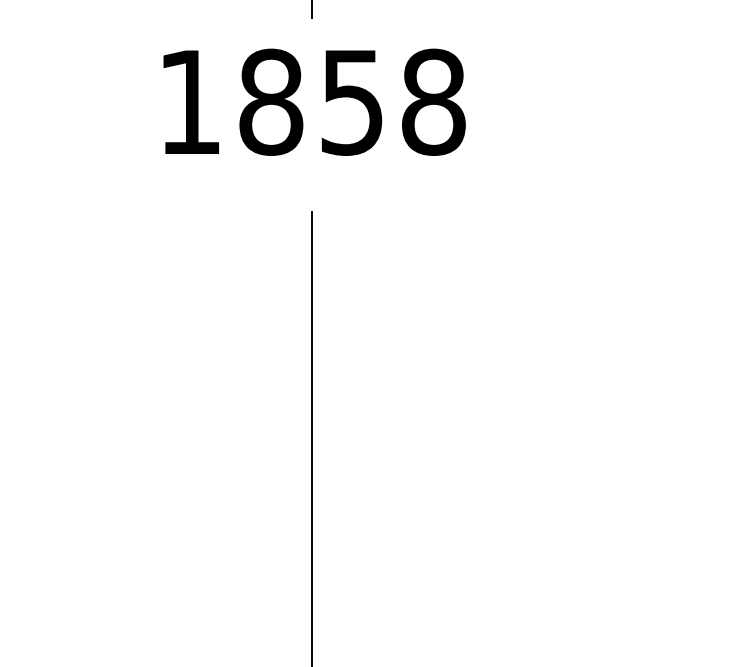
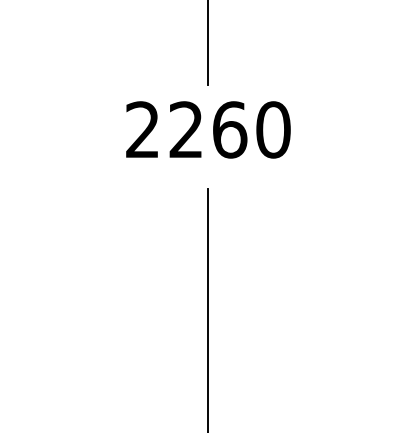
text: (312, 101) -> (208, 129), 1858 -> 2260

